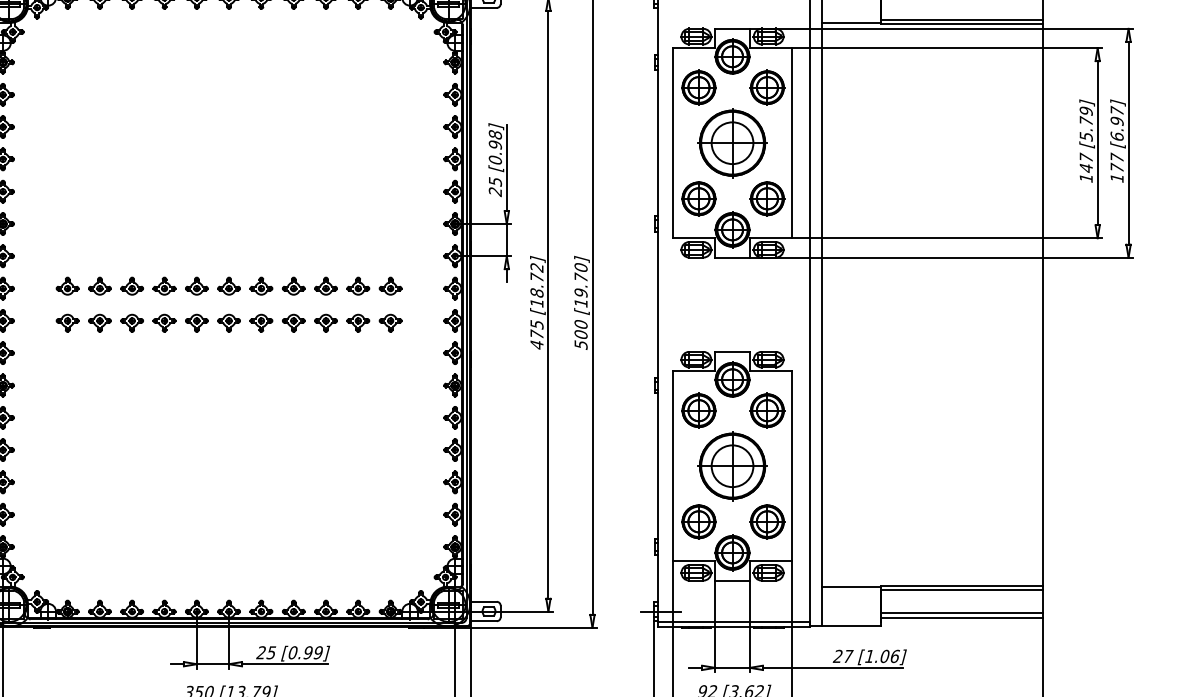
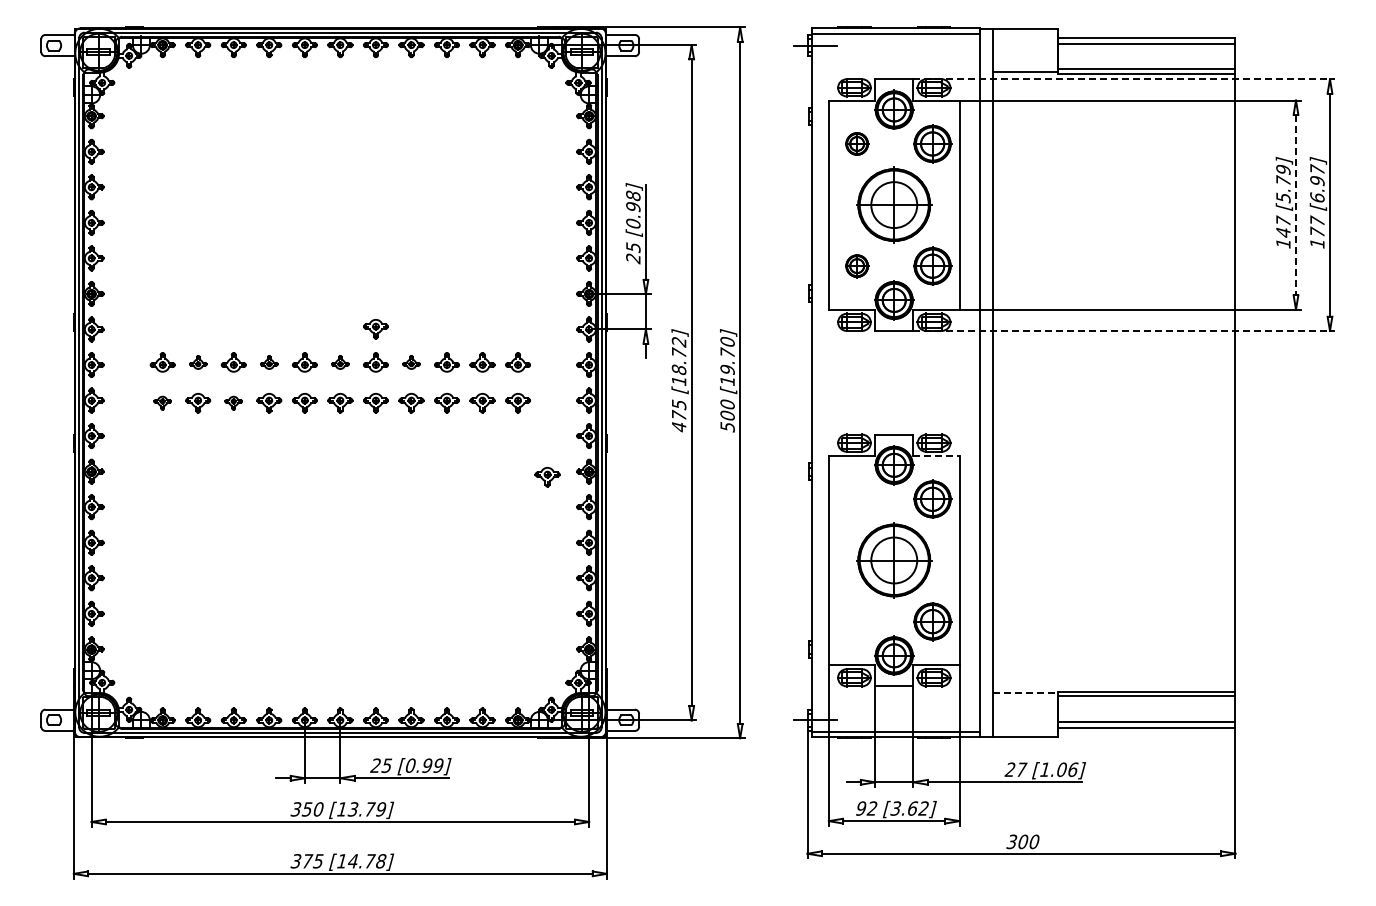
line: (941, 29) -> (1124, 79), solid -> dashed
part: (698, 87) -> (856, 143), size x0.6
line: (1098, 143) -> (1296, 205), solid -> dashed
part: (698, 198) -> (856, 265), size x0.6
part: (261, 256) -> (375, 329), added
line: (941, 257) -> (1124, 330), solid -> dashed
part: (100, 286) -> (198, 362), size x0.7
part: (164, 286) -> (269, 362), size x0.7
part: (229, 286) -> (340, 362), size x0.7
part: (293, 286) -> (411, 362), size x0.7
part: (67, 323) -> (162, 403), size x0.7
part: (131, 323) -> (233, 403), size x0.7
line: (771, 371) -> (937, 456), solid -> dashed
part: (417, 390) -> (547, 477), added
part: (698, 409) -> (856, 498), removed
part: (698, 521) -> (856, 621), removed
line: (851, 587) -> (1025, 693), solid -> dashed

